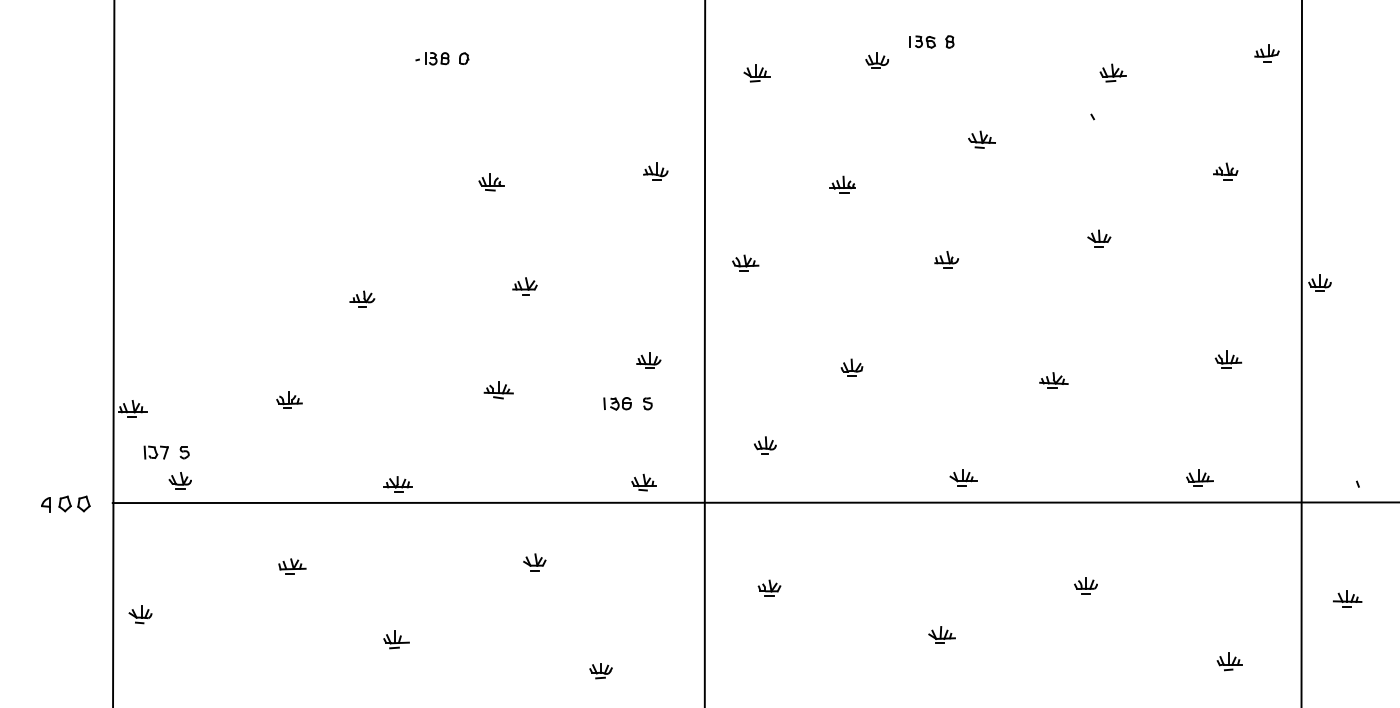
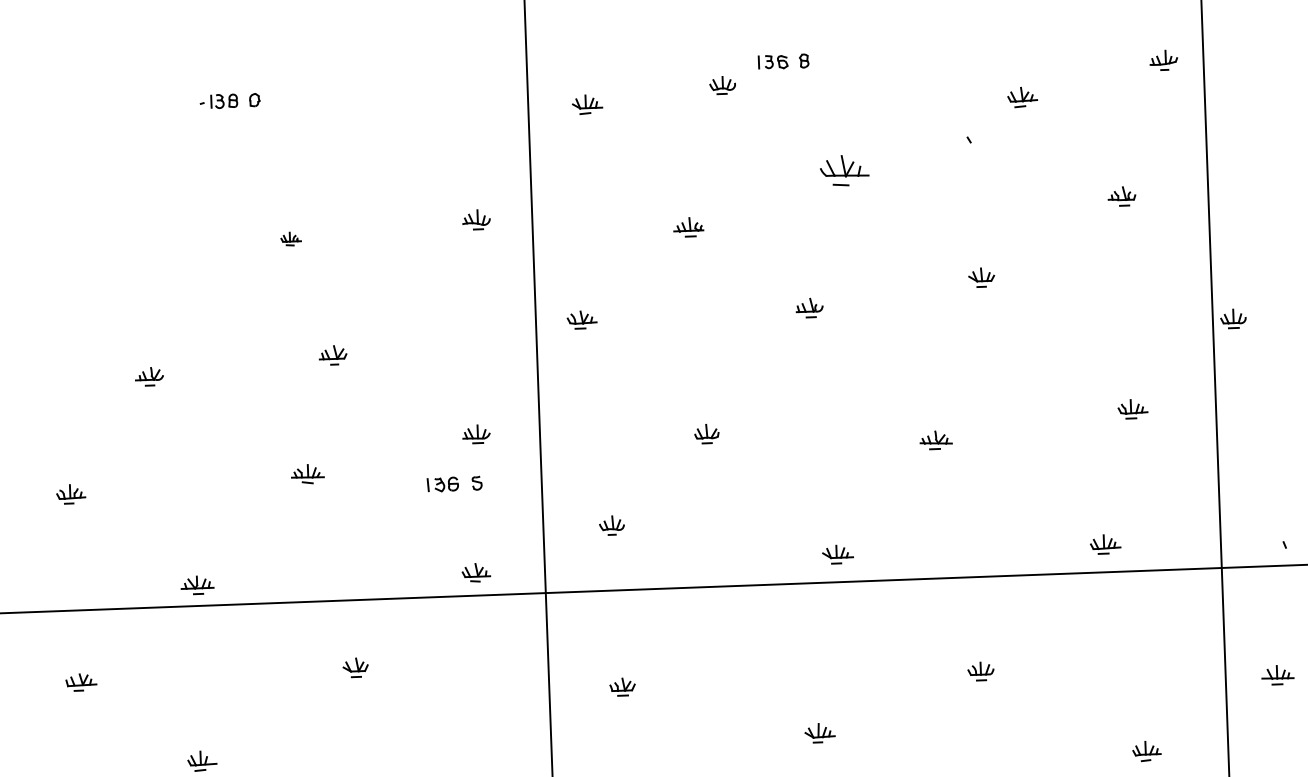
part: (1112, 72) -> (1021, 96), moved
part: (981, 139) -> (844, 170), size x1.6
part: (491, 182) -> (290, 239), size x0.7

